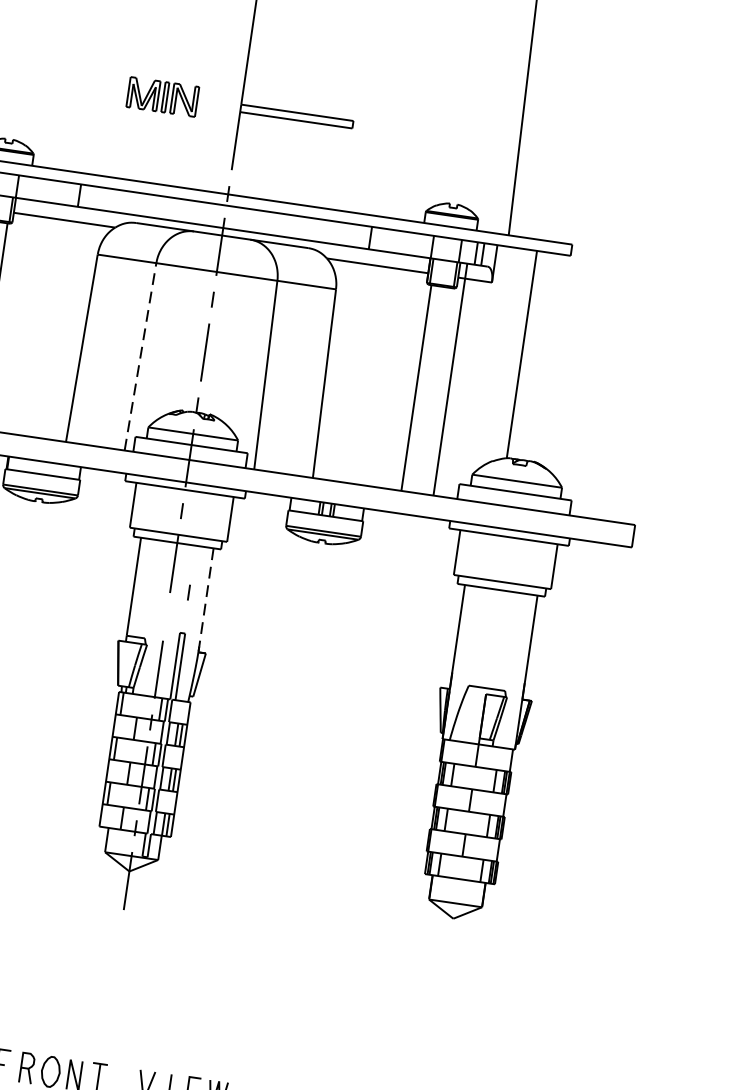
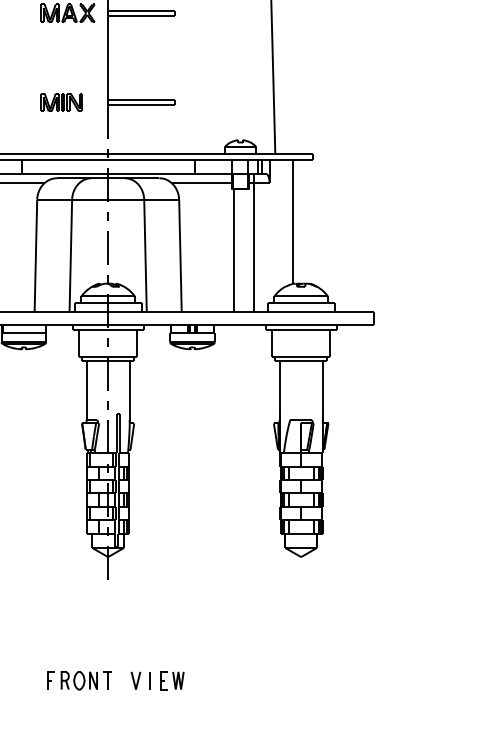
line: (140, 355) -> (70, 255), dashed -> solid
line: (187, 592) -> (107, 405), moved
line: (205, 598) -> (129, 391), dashed -> solid

